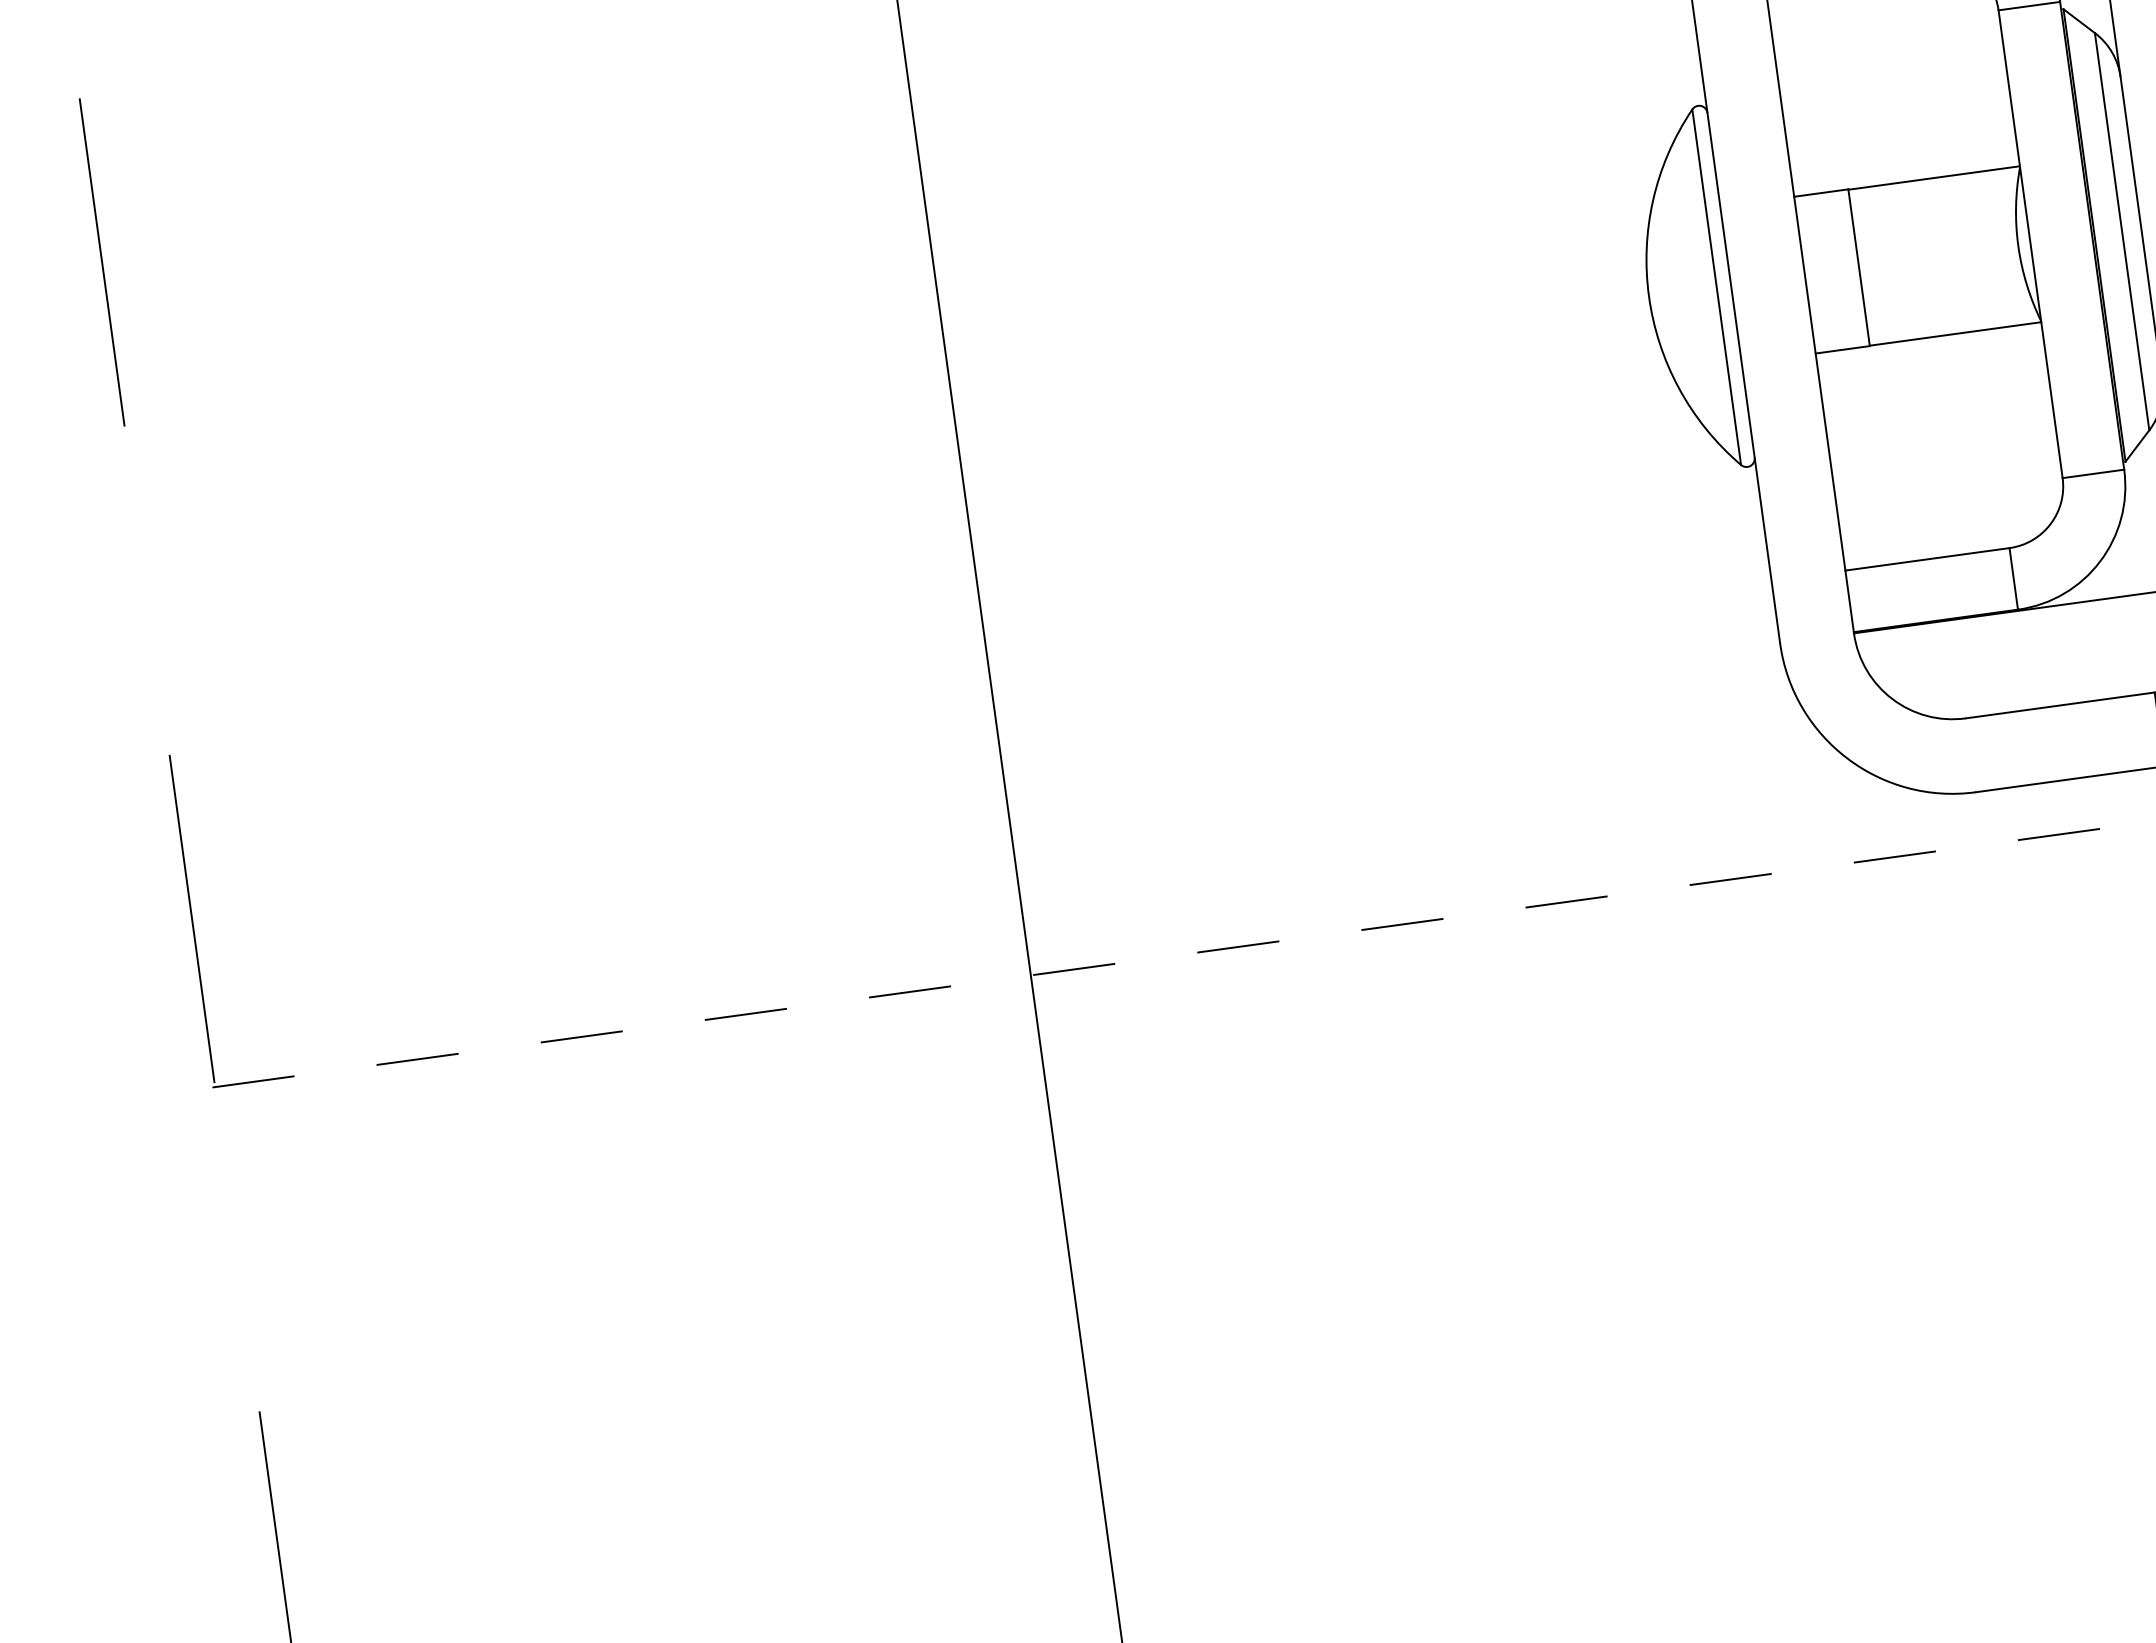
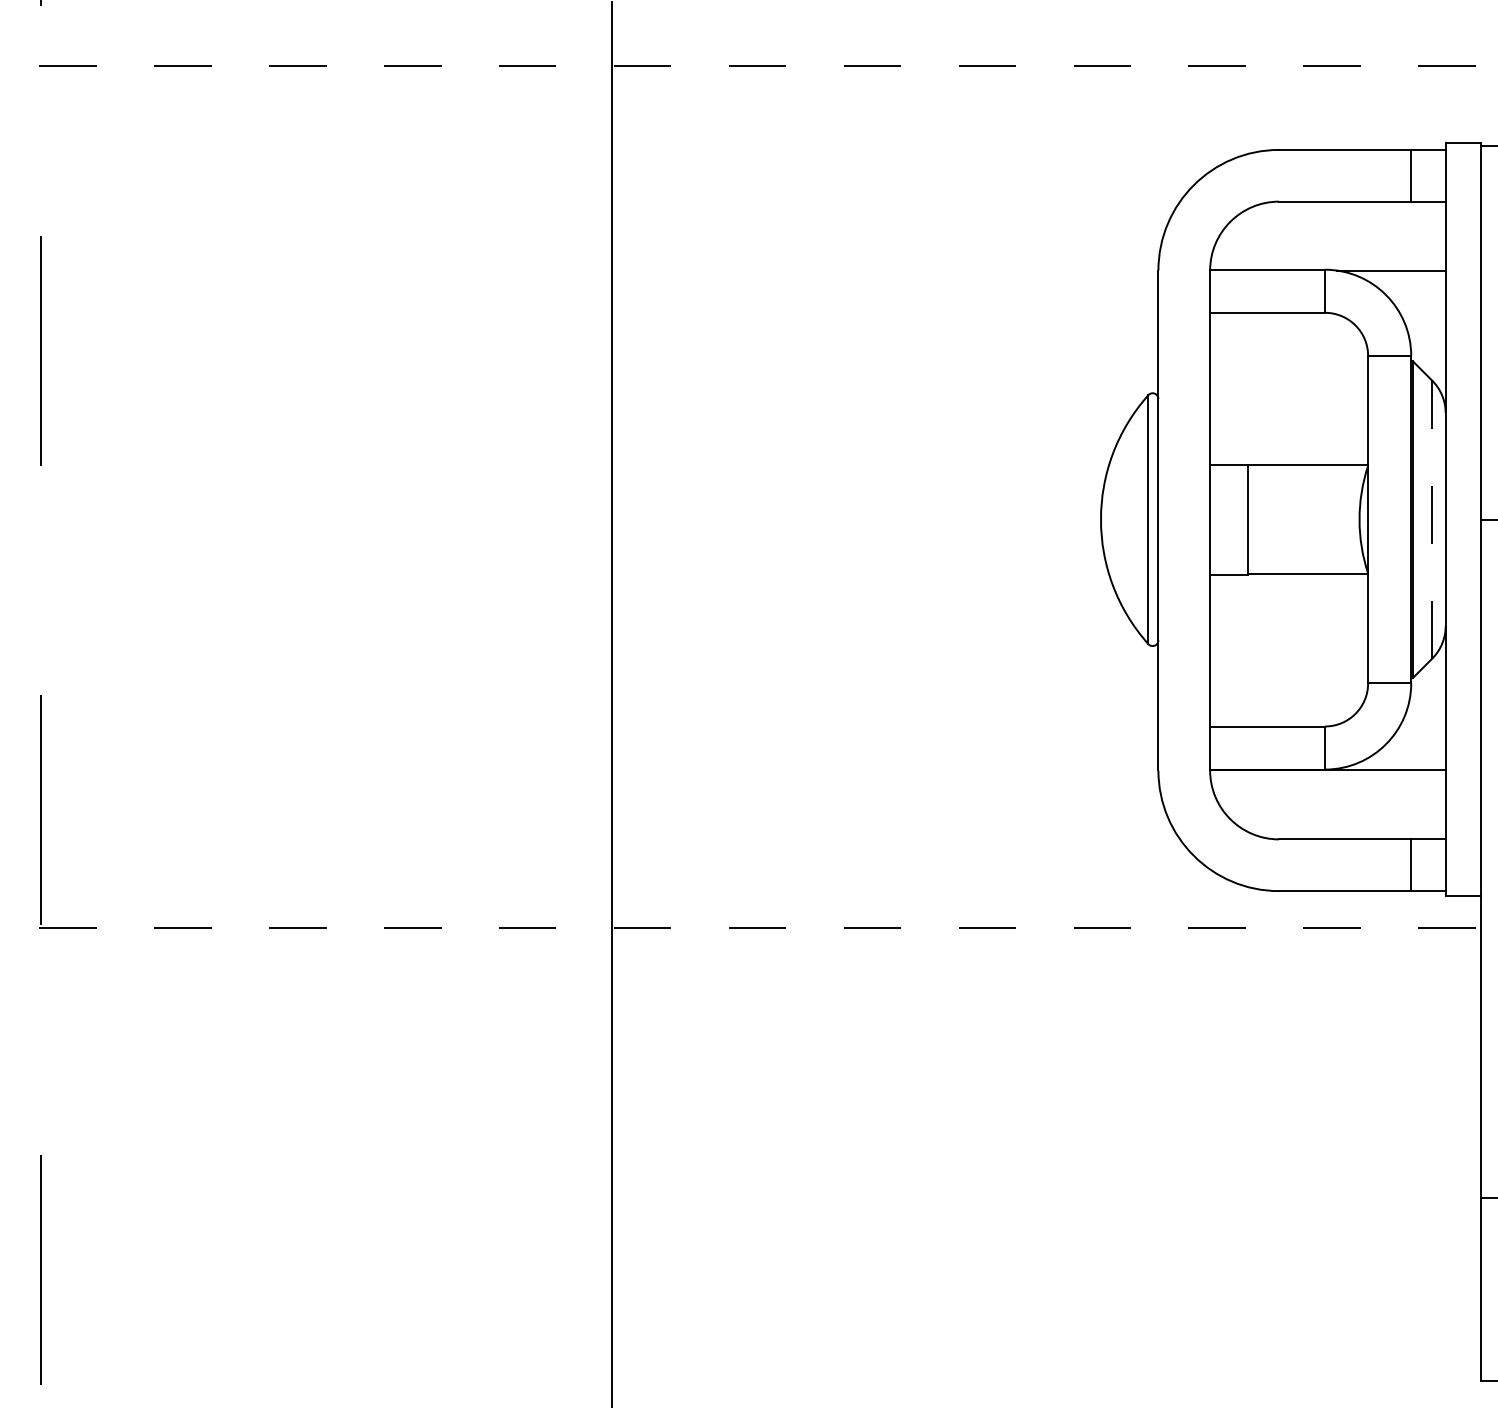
line: (2122, 231) -> (1432, 519), solid -> dashed

